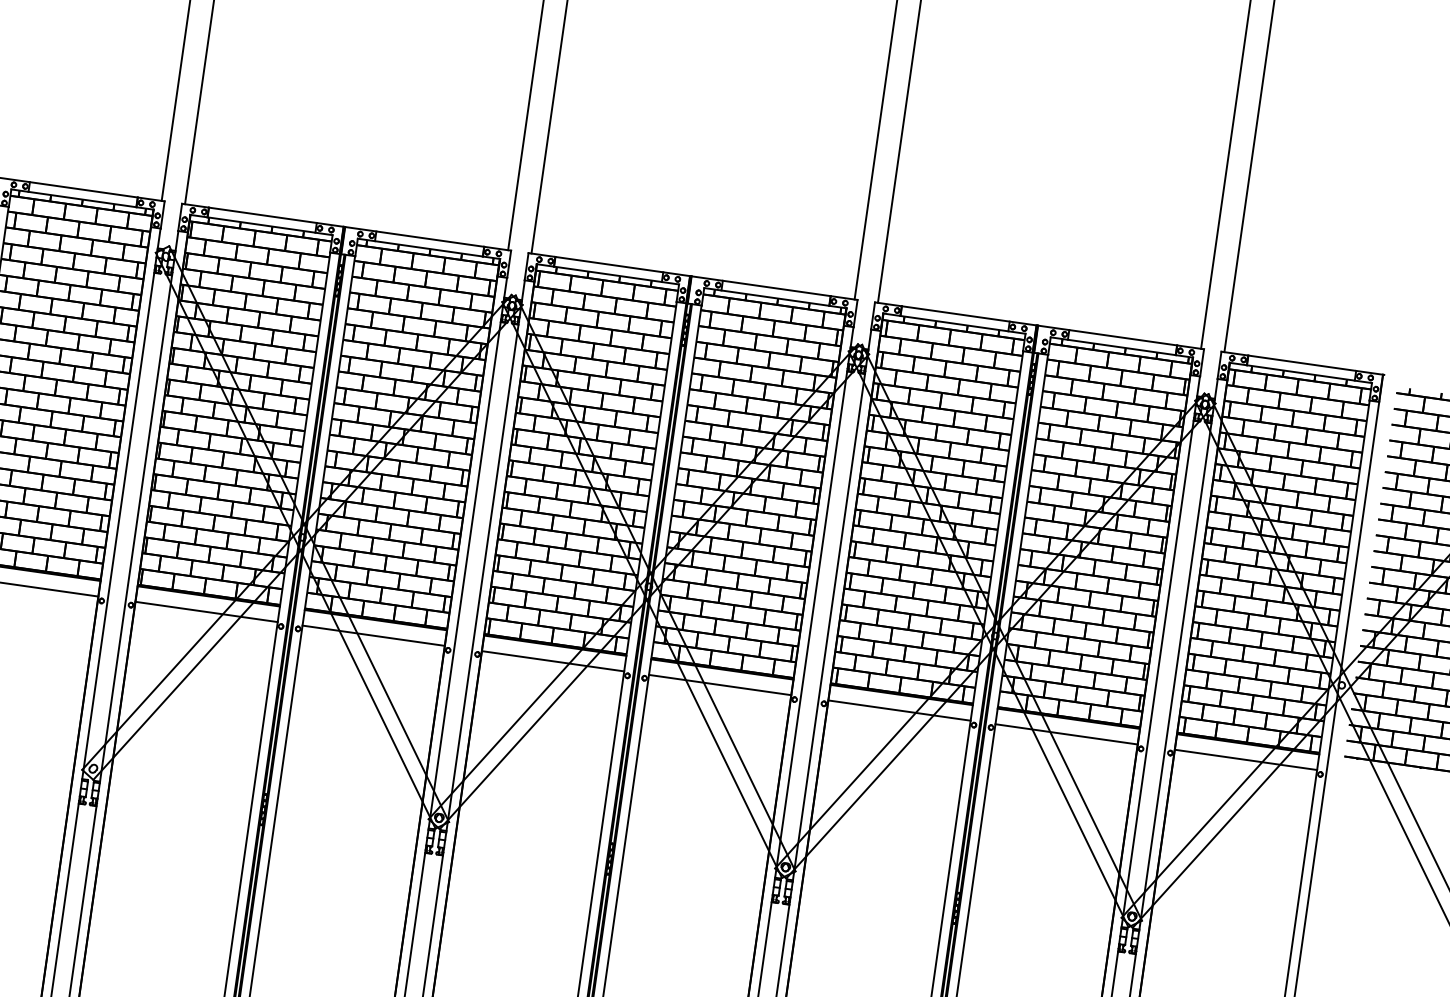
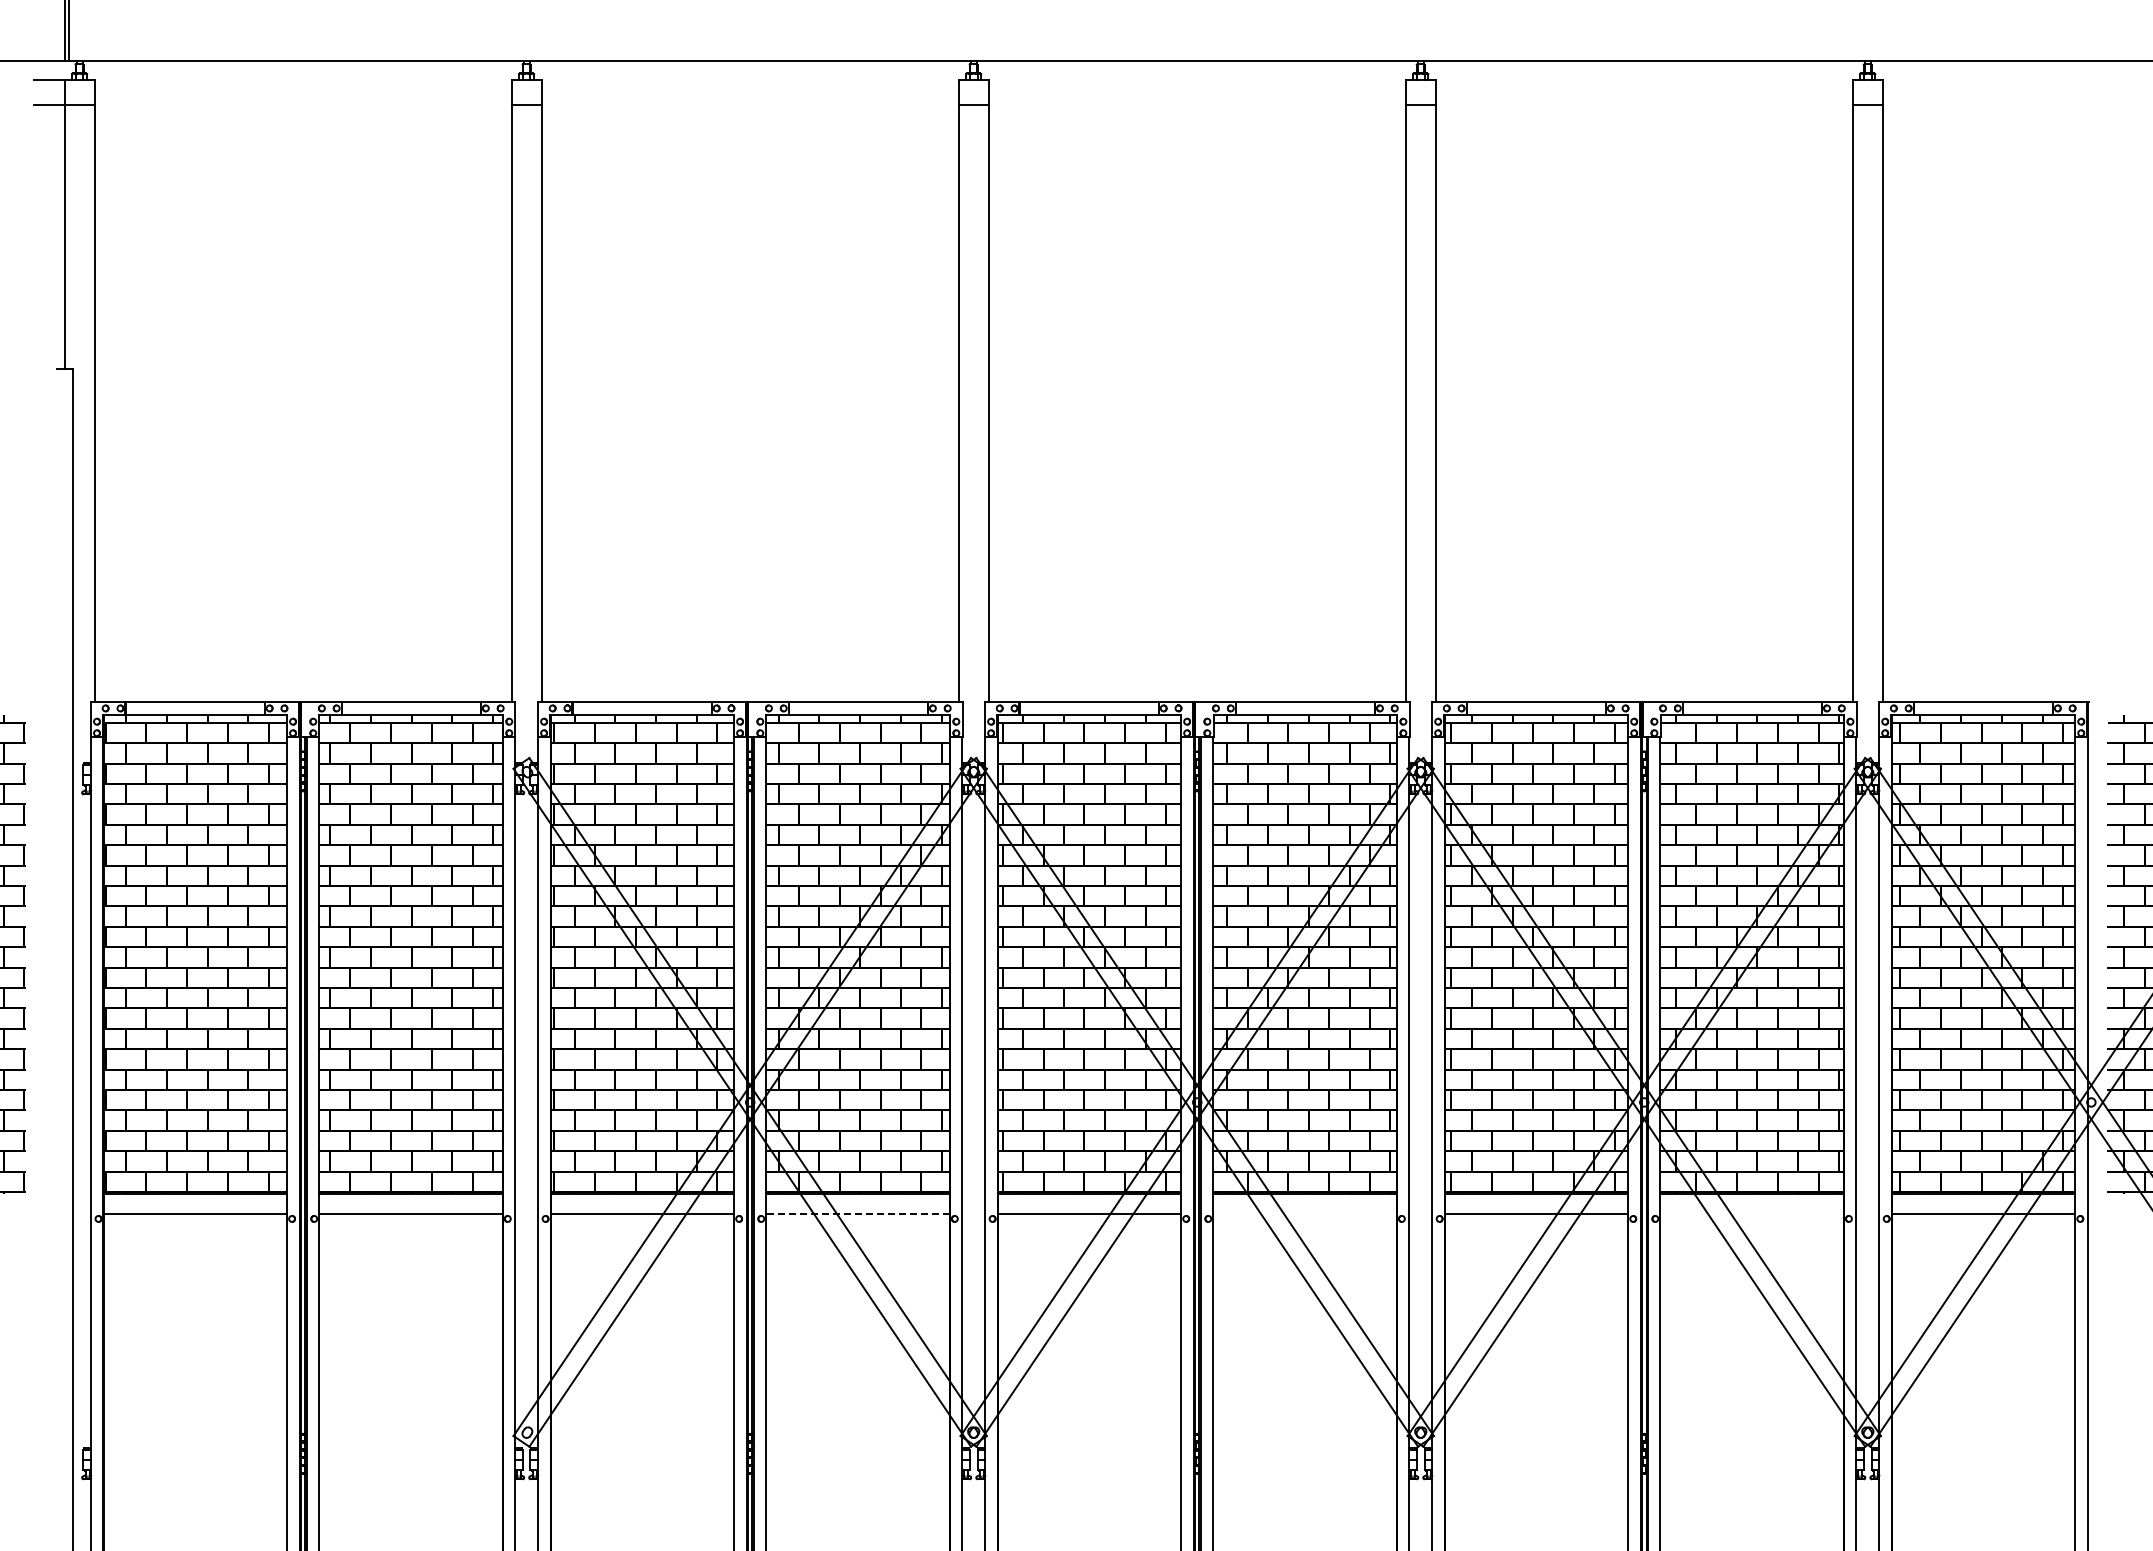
line: (373, 635) -> (857, 1213), solid -> dashed
line: (719, 684) -> (1304, 1213), removed
line: (1066, 733) -> (1751, 1213), removed

